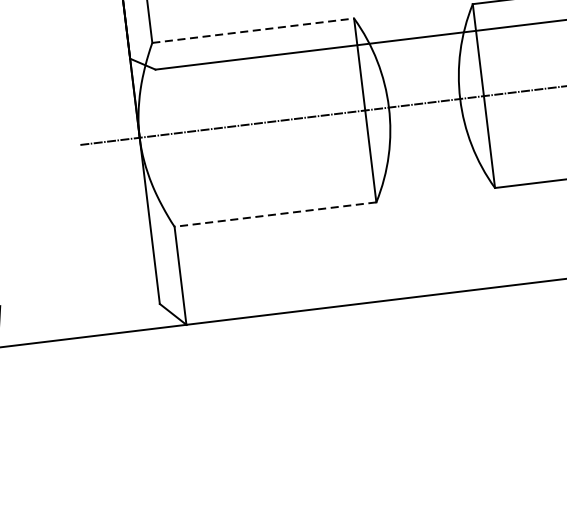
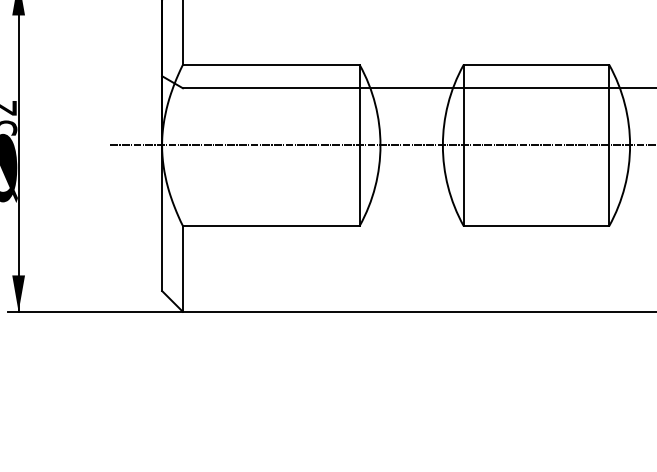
line: (253, 30) -> (271, 64), dashed -> solid
line: (274, 214) -> (270, 225), dashed -> solid

